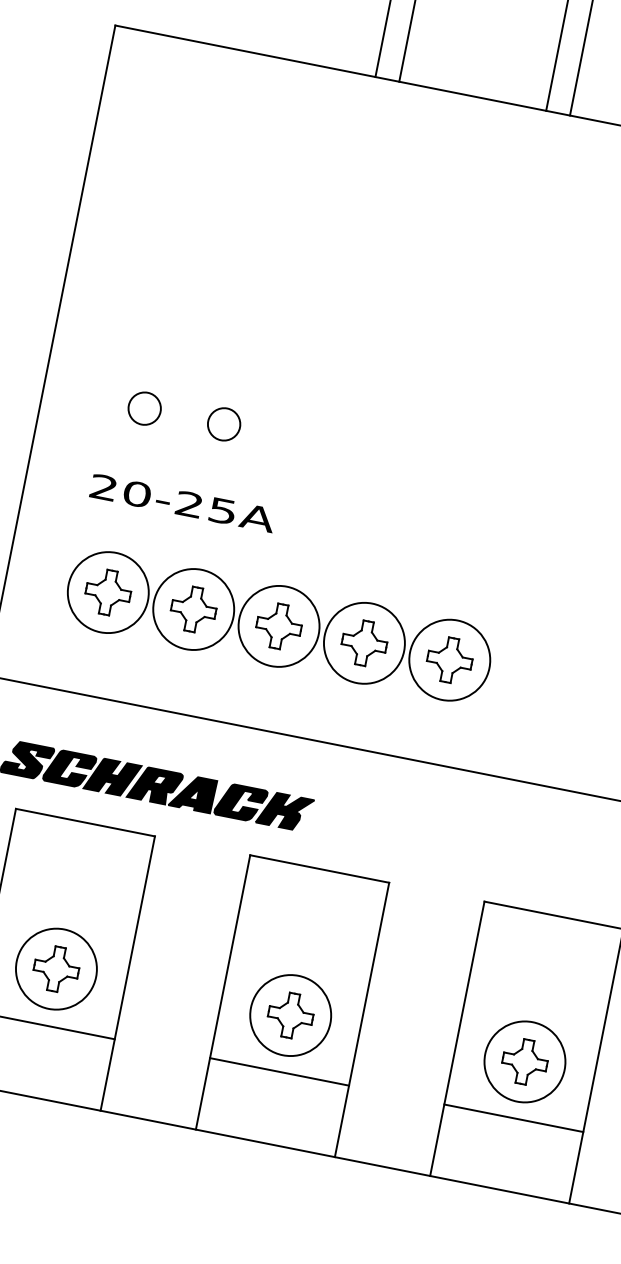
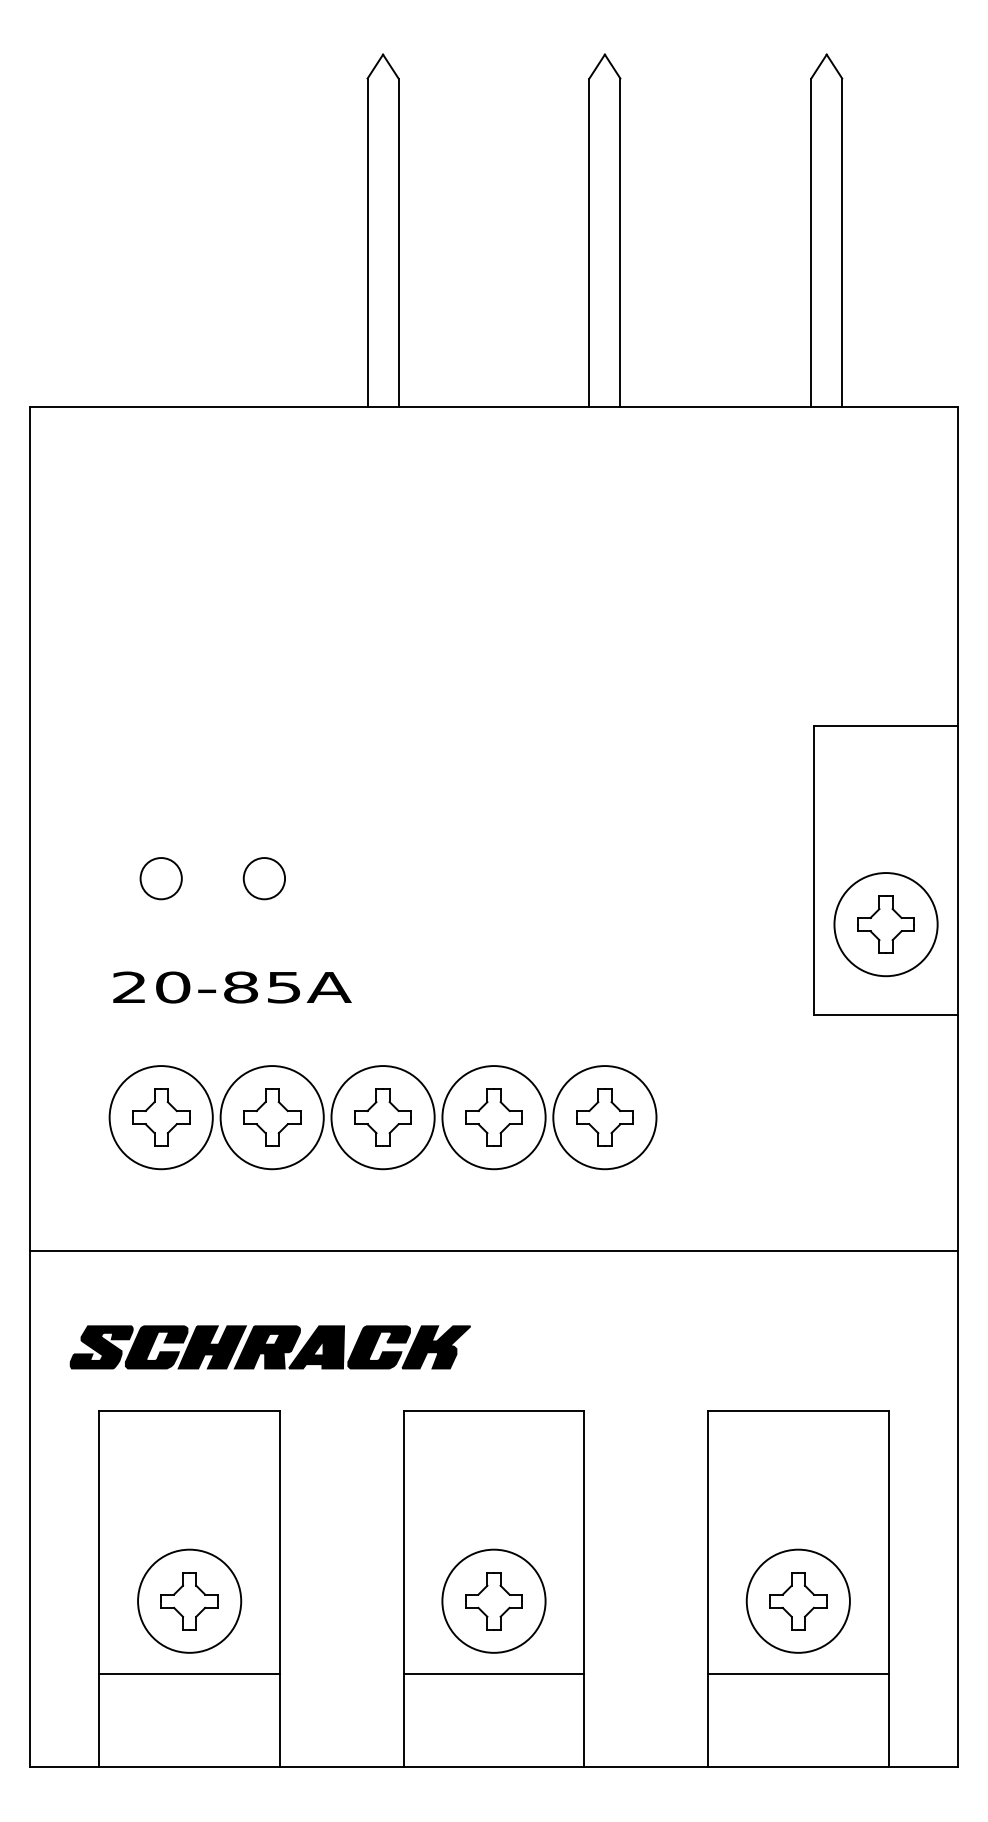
text: (189, 504) -> (241, 987), 20-25A -> 20-85A

